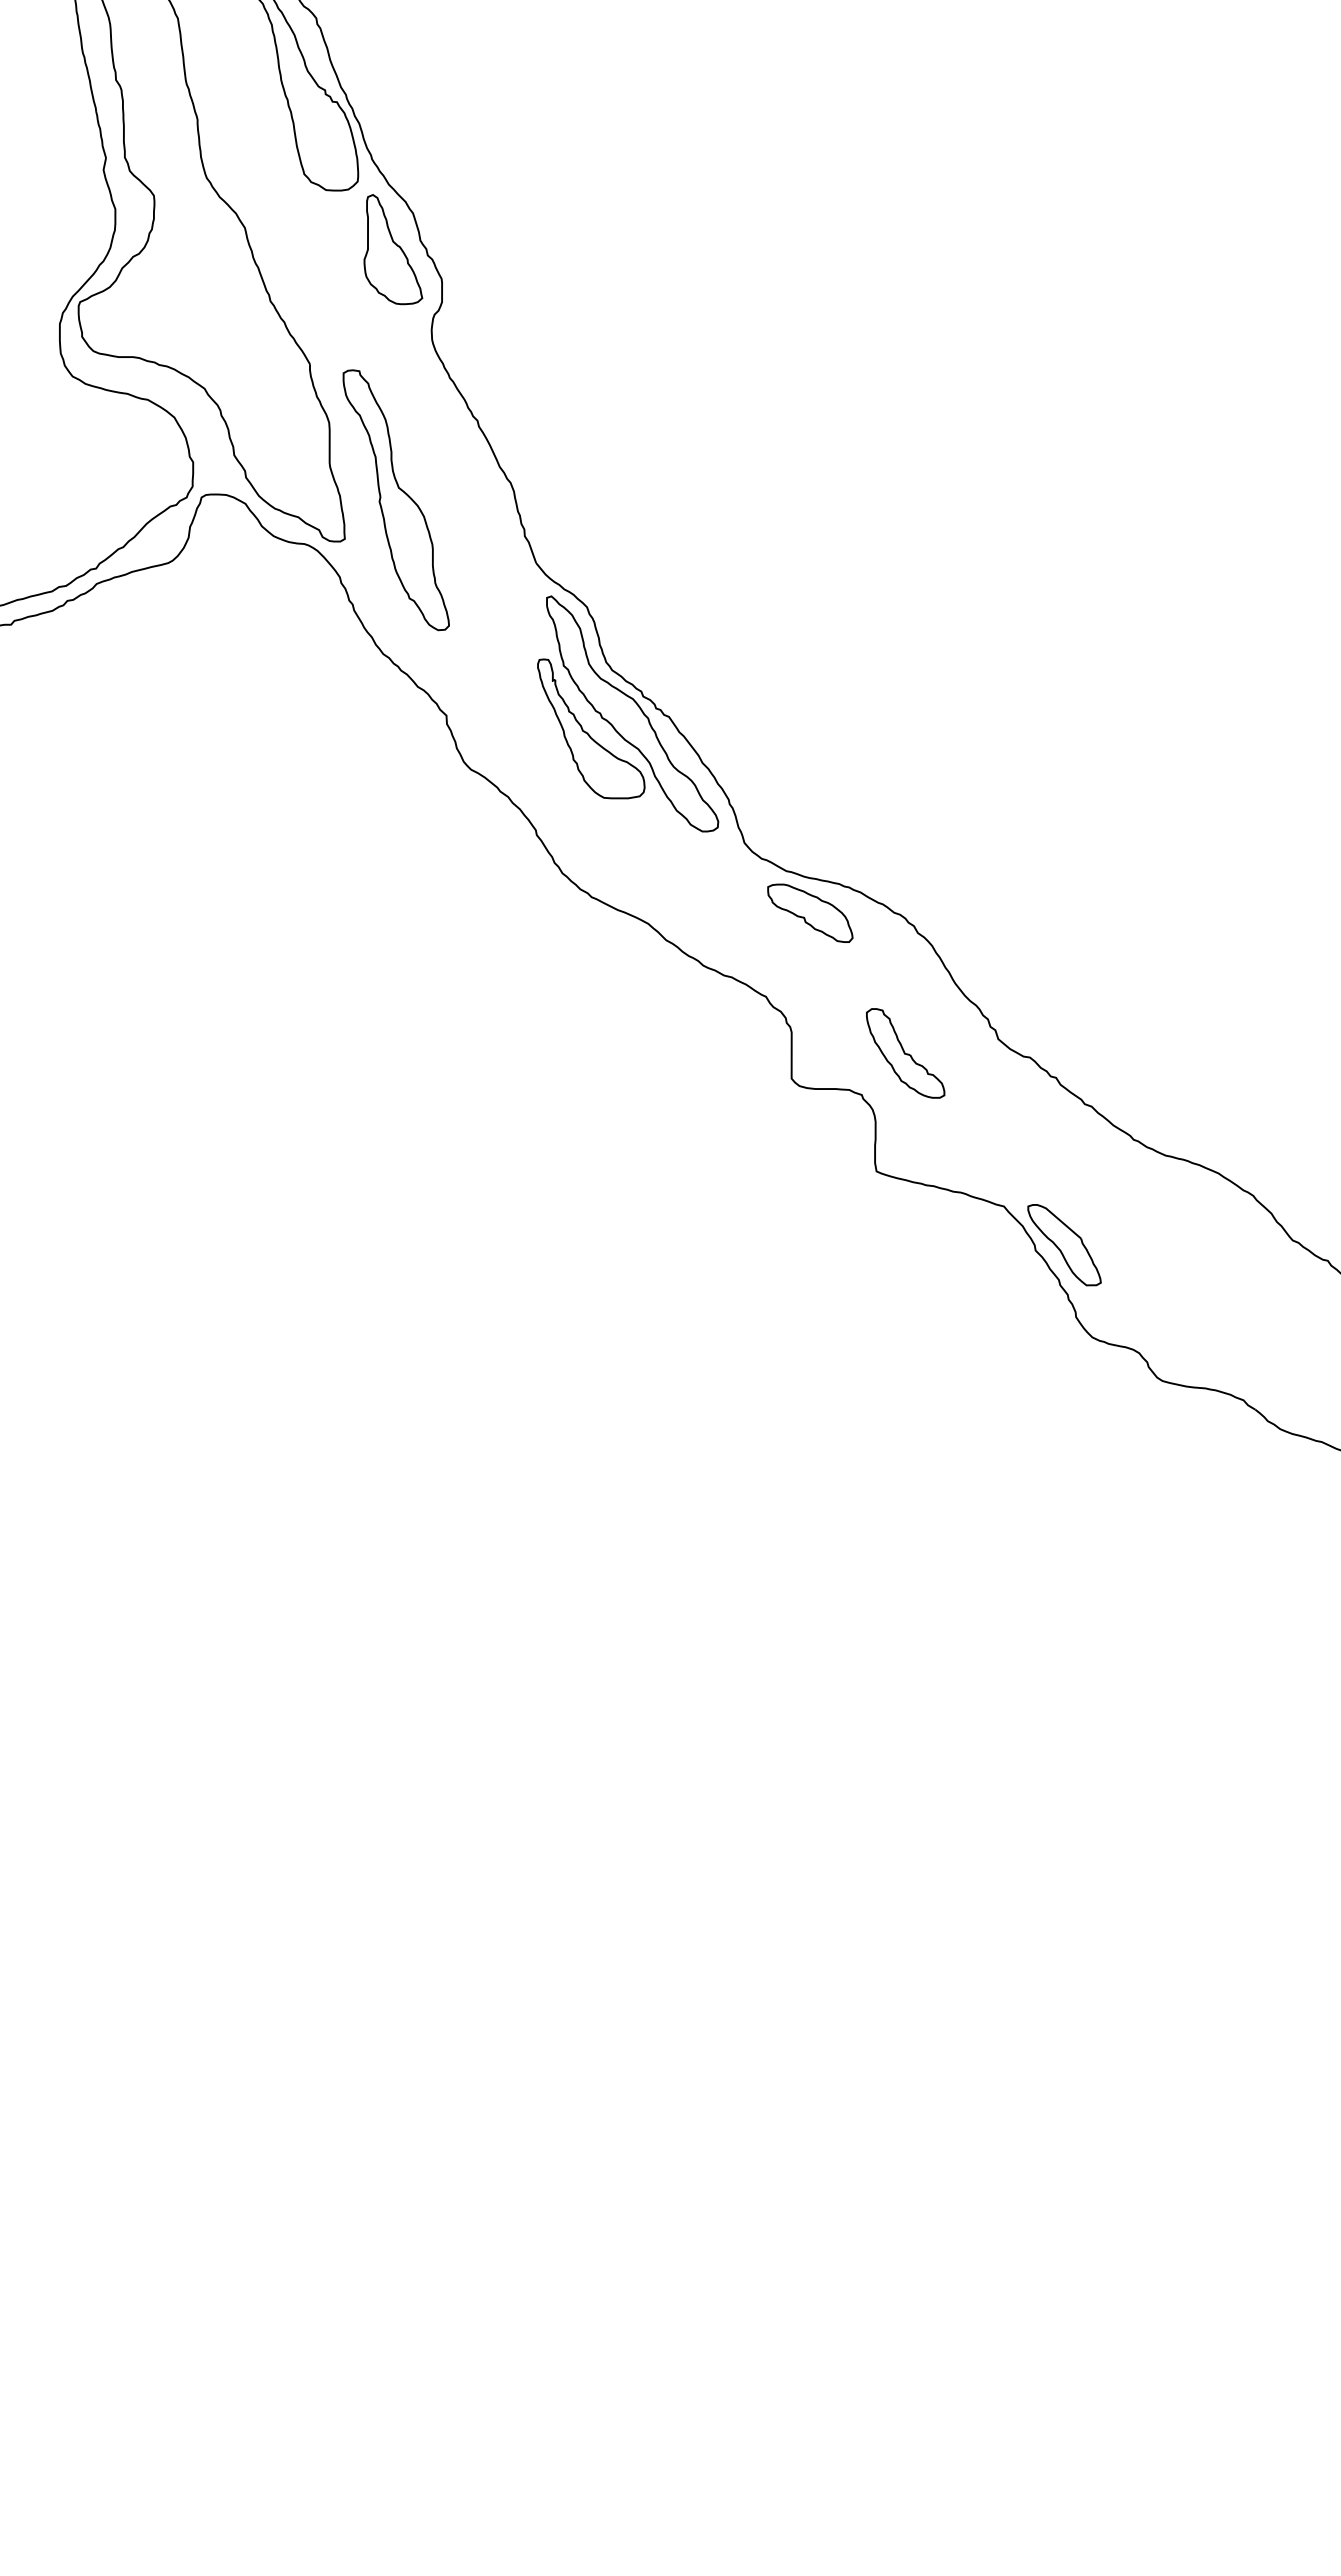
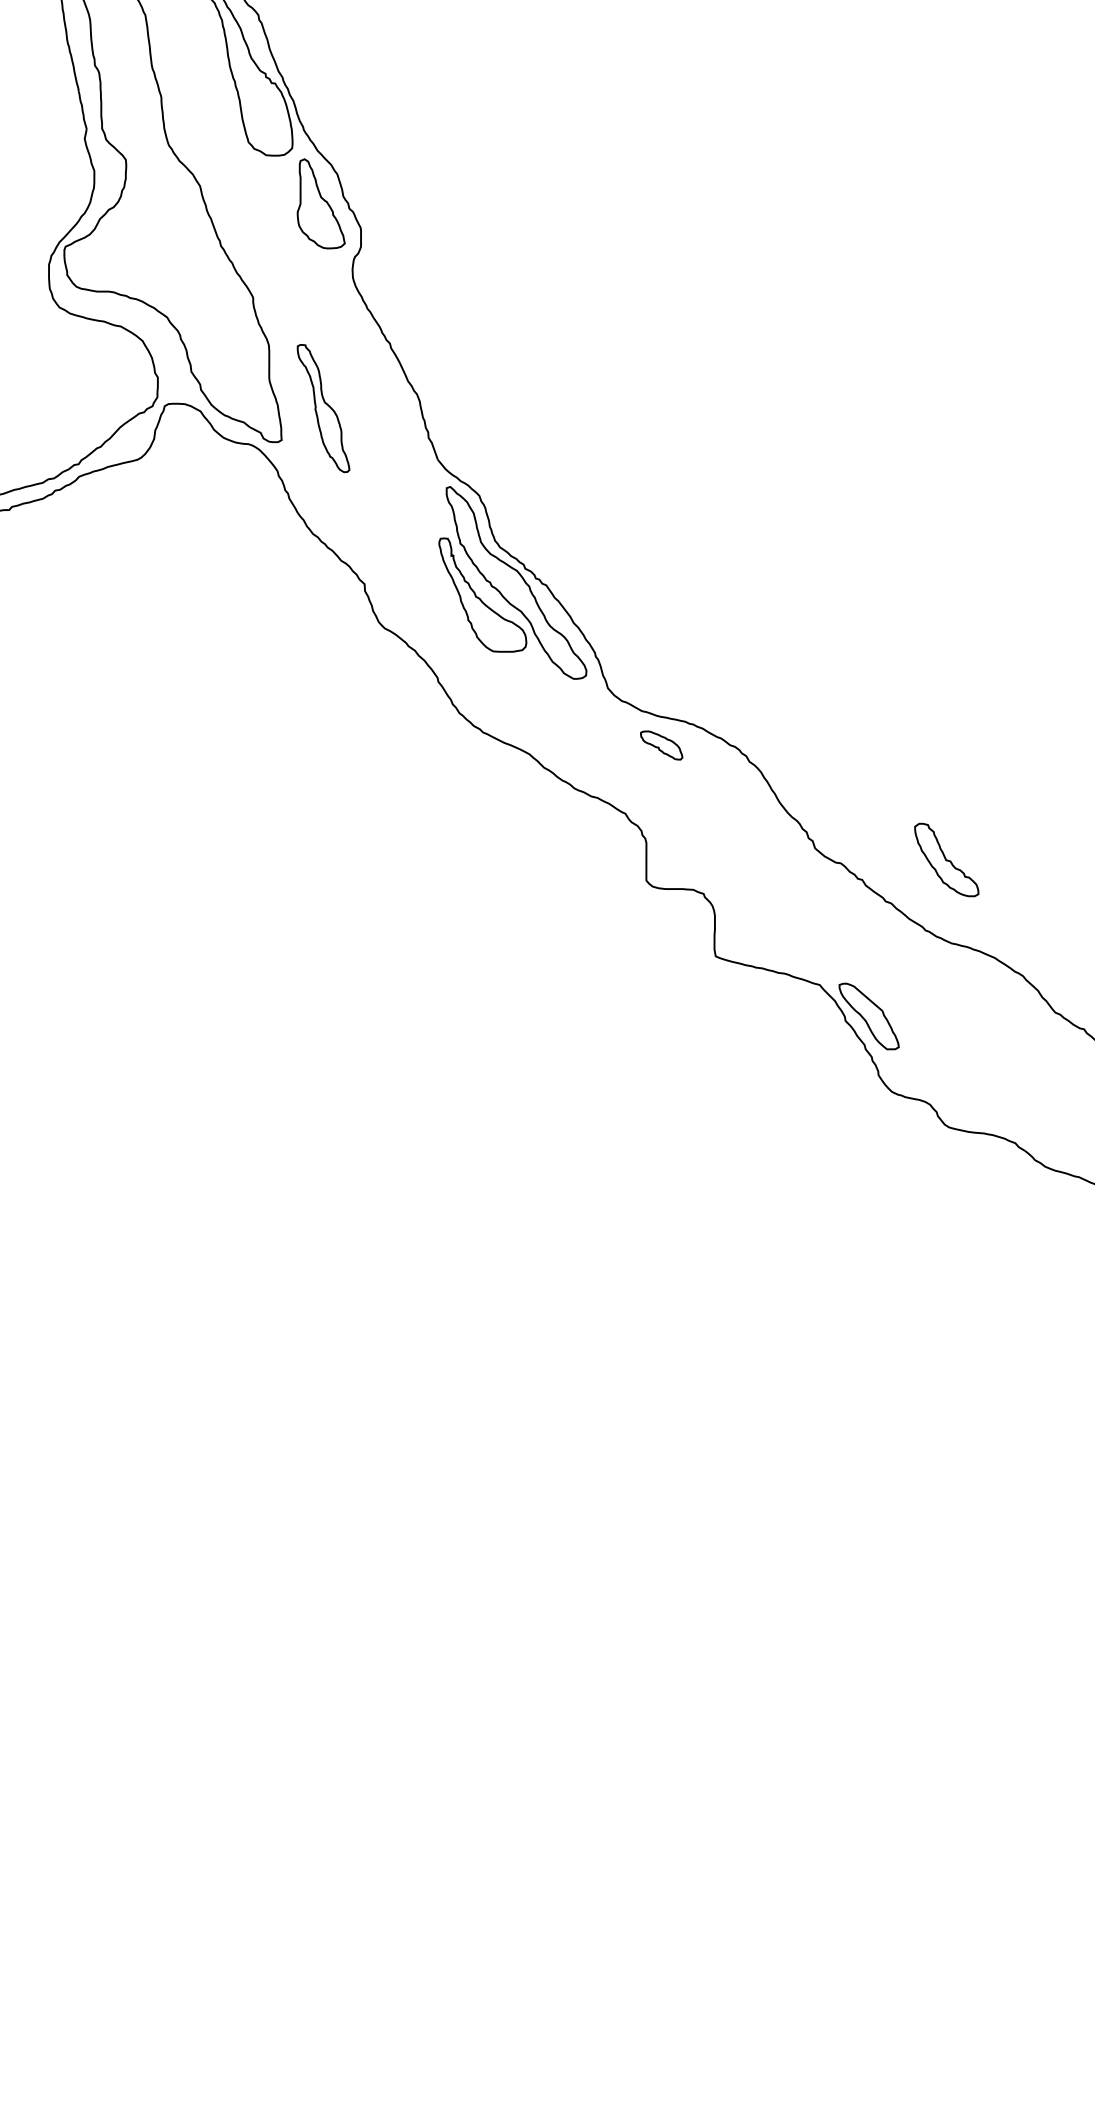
part: (395, 500) -> (323, 408), size x0.6
part: (810, 912) -> (661, 744), size x0.6
part: (905, 1053) -> (946, 860), moved

